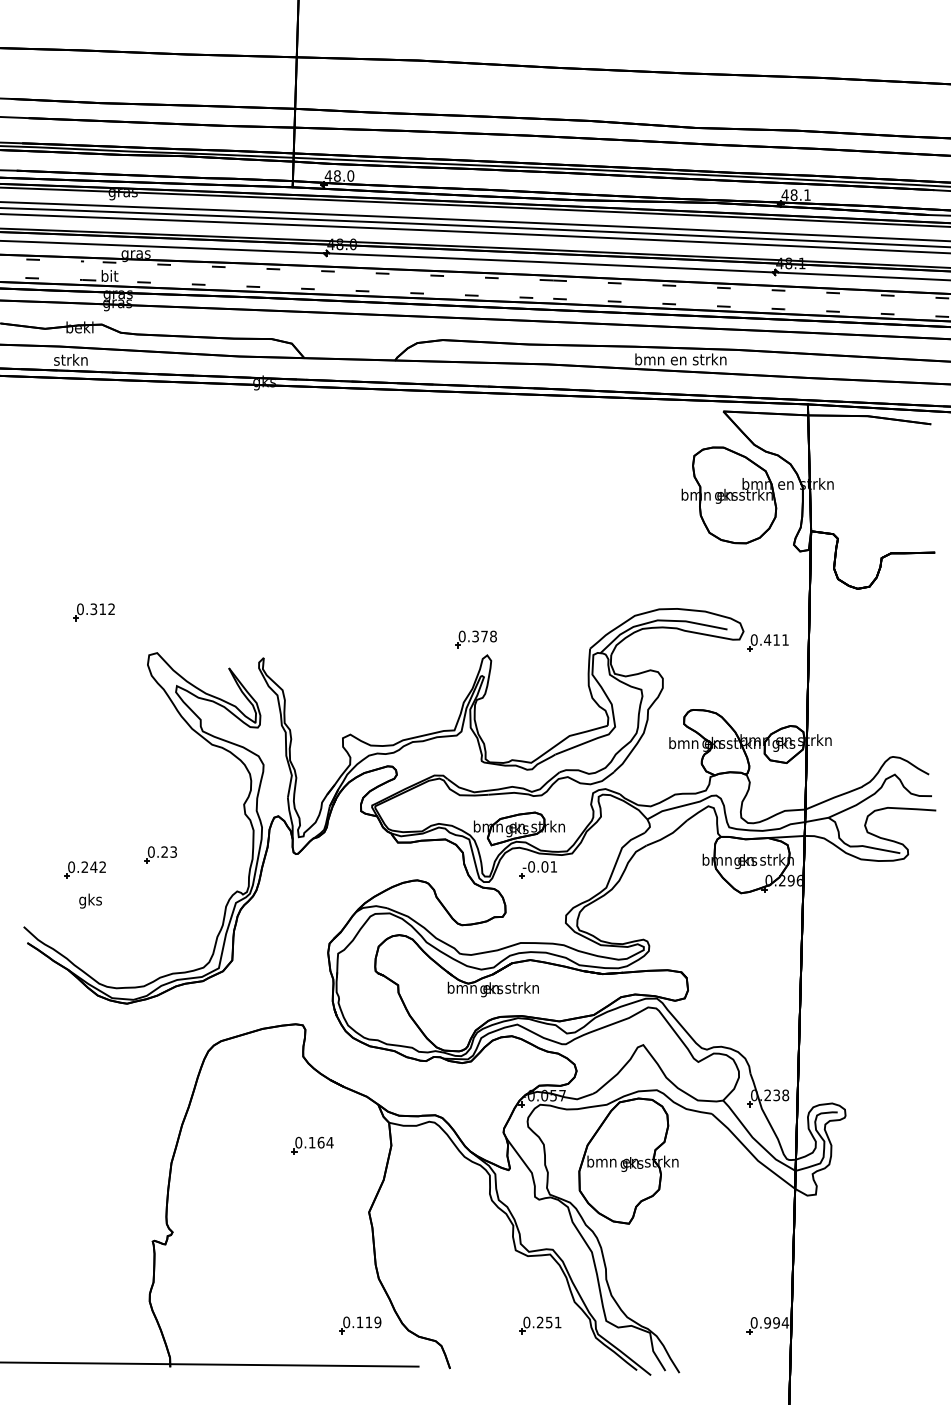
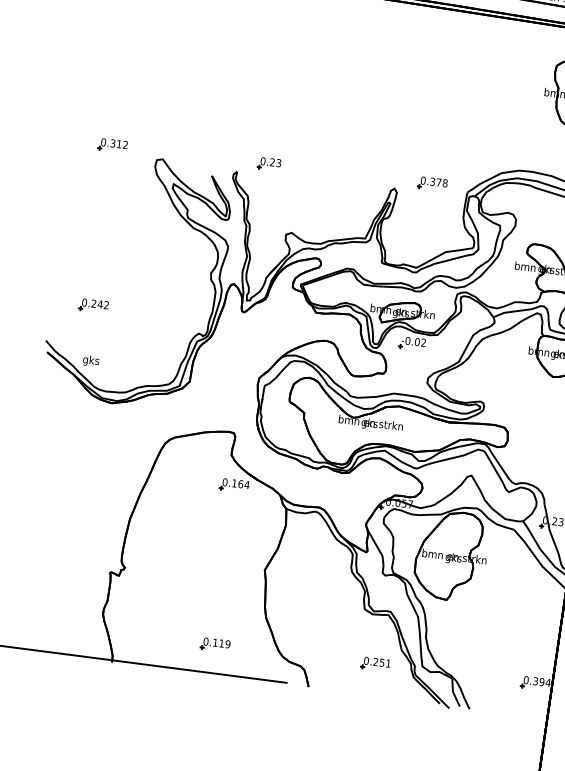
part: (93, 612) -> (112, 145), moved
part: (475, 639) -> (432, 183), moved
part: (160, 854) -> (269, 163), moved
text: (553, 866) -> (423, 342), -0.01 -> -0.02
text: (90, 900) -> (91, 360), moved
part: (312, 1145) -> (234, 485), moved
text: (767, 1322) -> (535, 681), 0.994 -> 0.394
part: (360, 1325) -> (215, 645), moved

